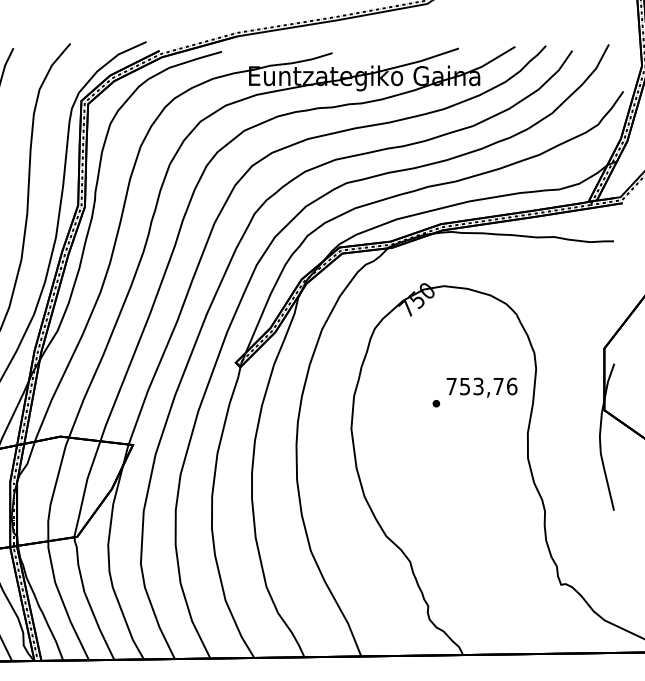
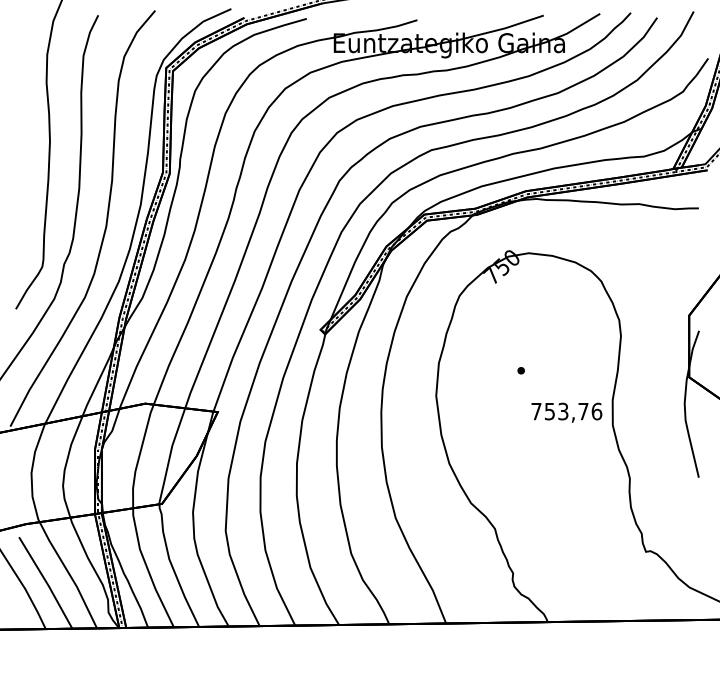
text: (481, 387) -> (566, 412), moved

